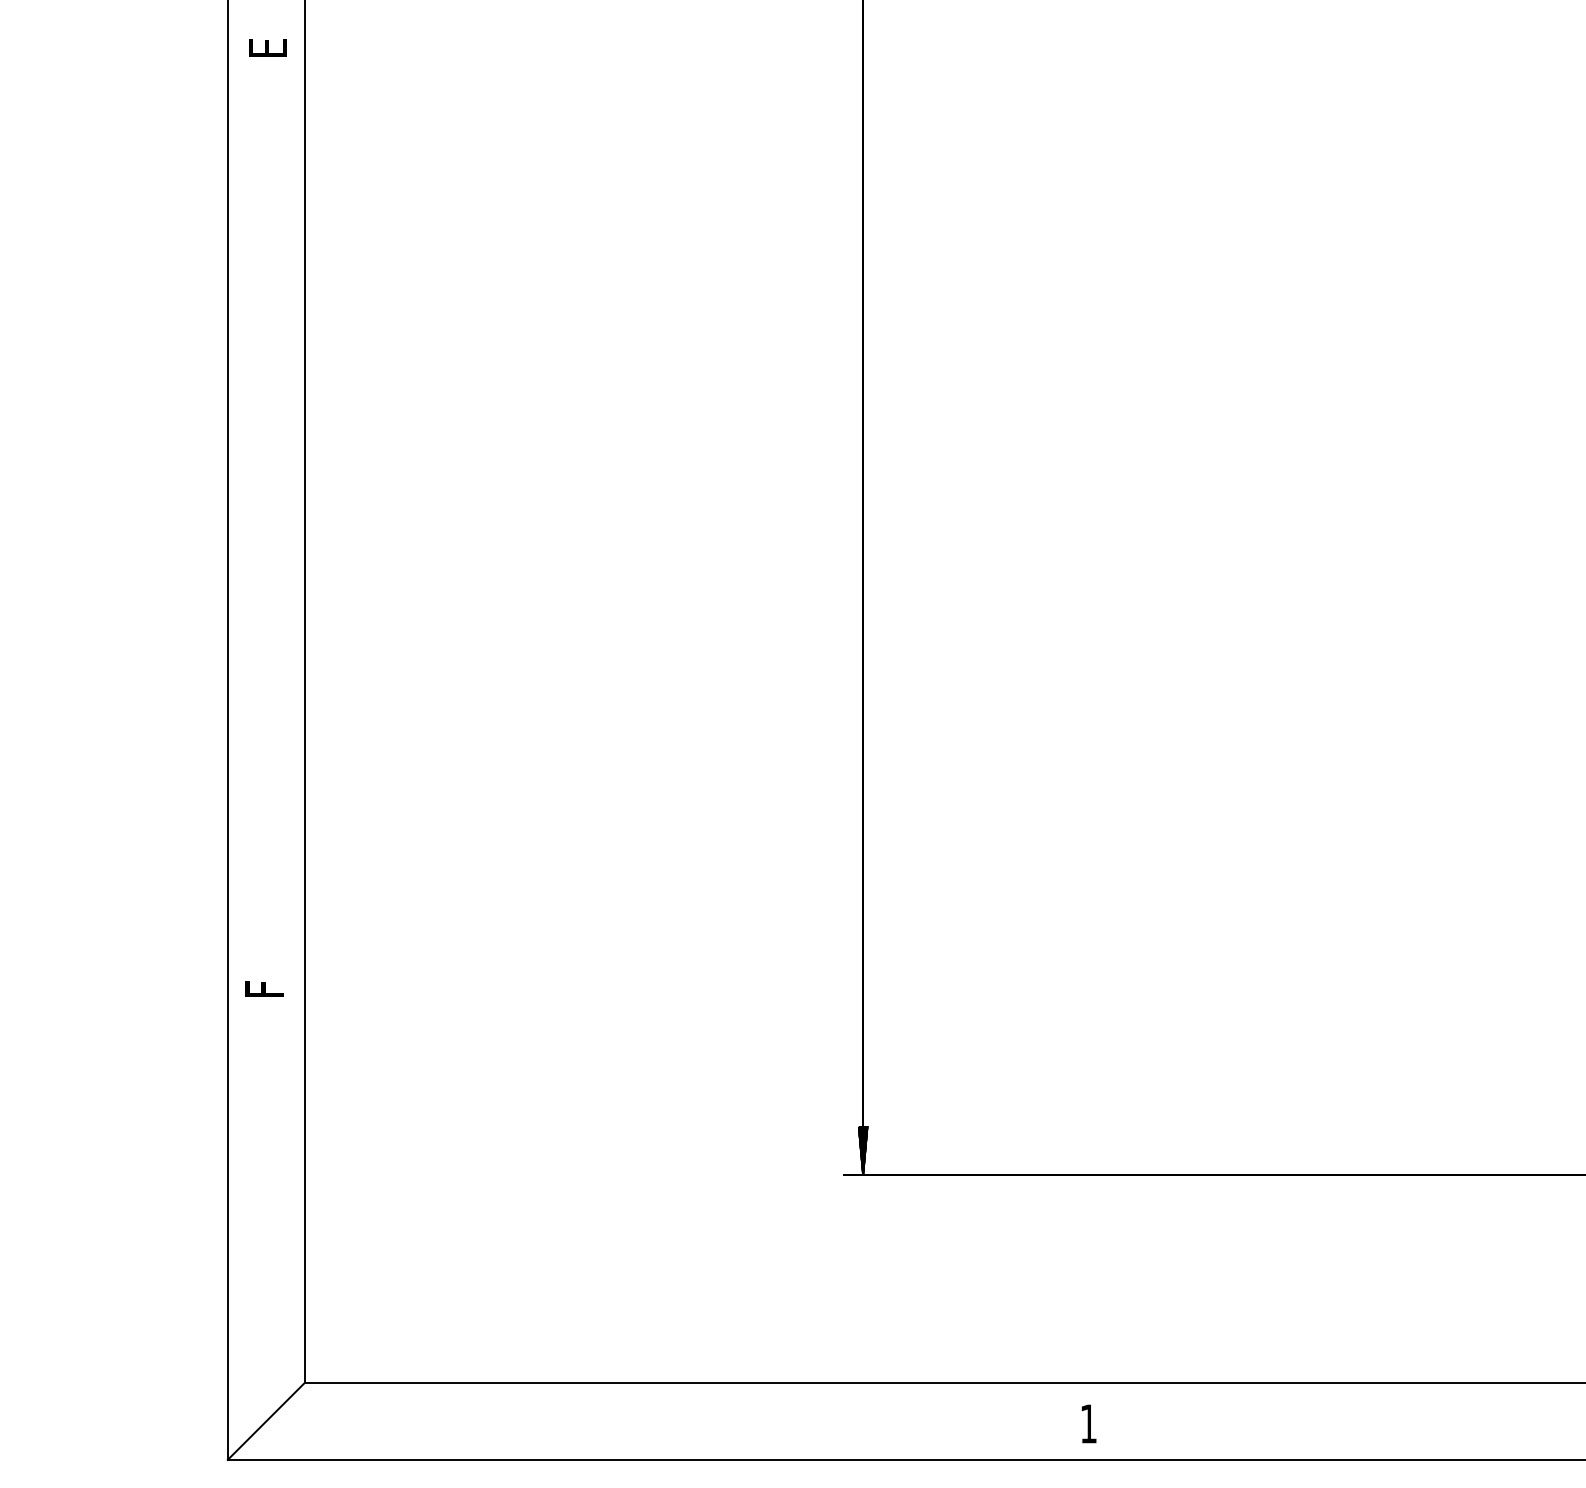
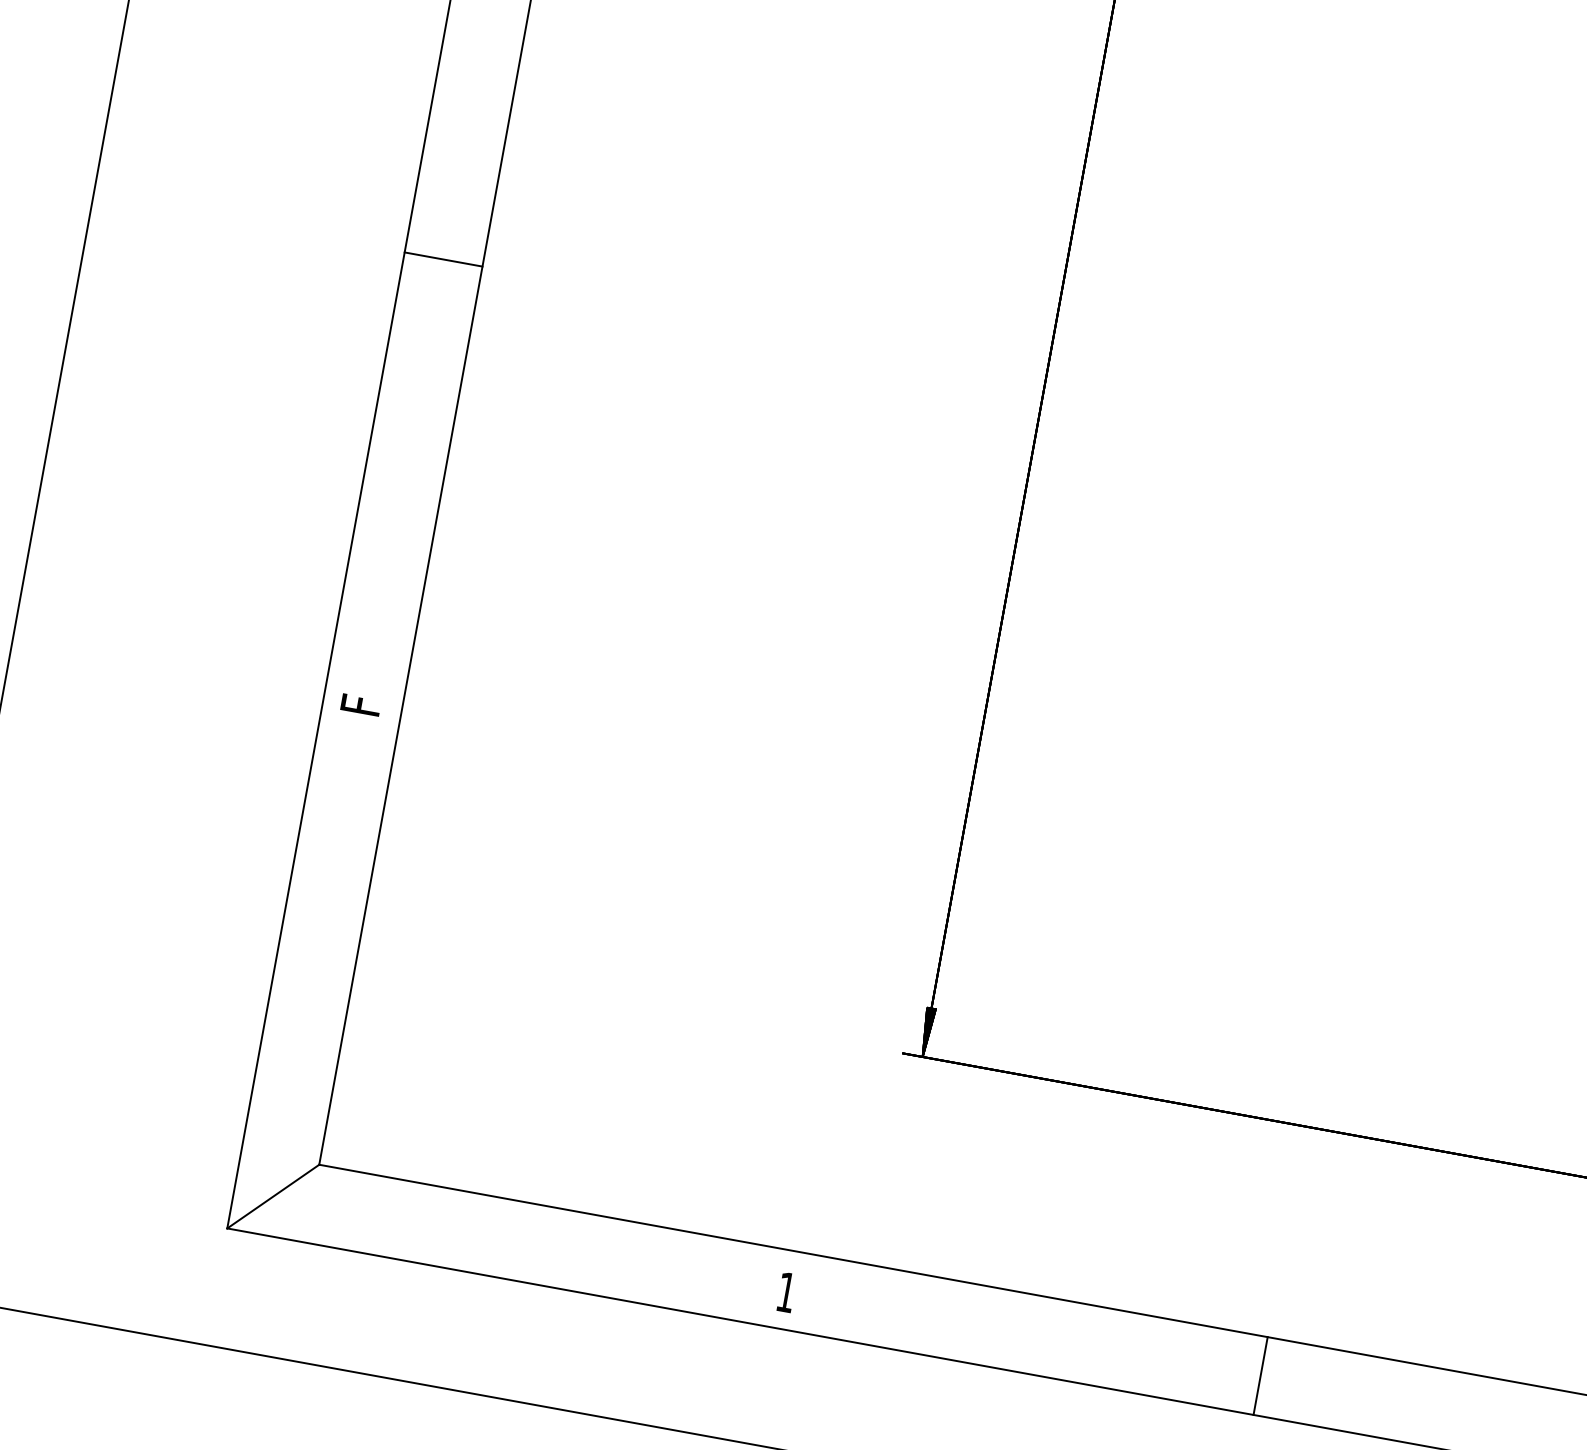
line: (265, 495) -> (442, 259), added
text: (264, 988) -> (360, 704), moved
line: (1241, 1421) -> (1260, 1376), added
text: (1088, 1423) -> (786, 1291), moved

